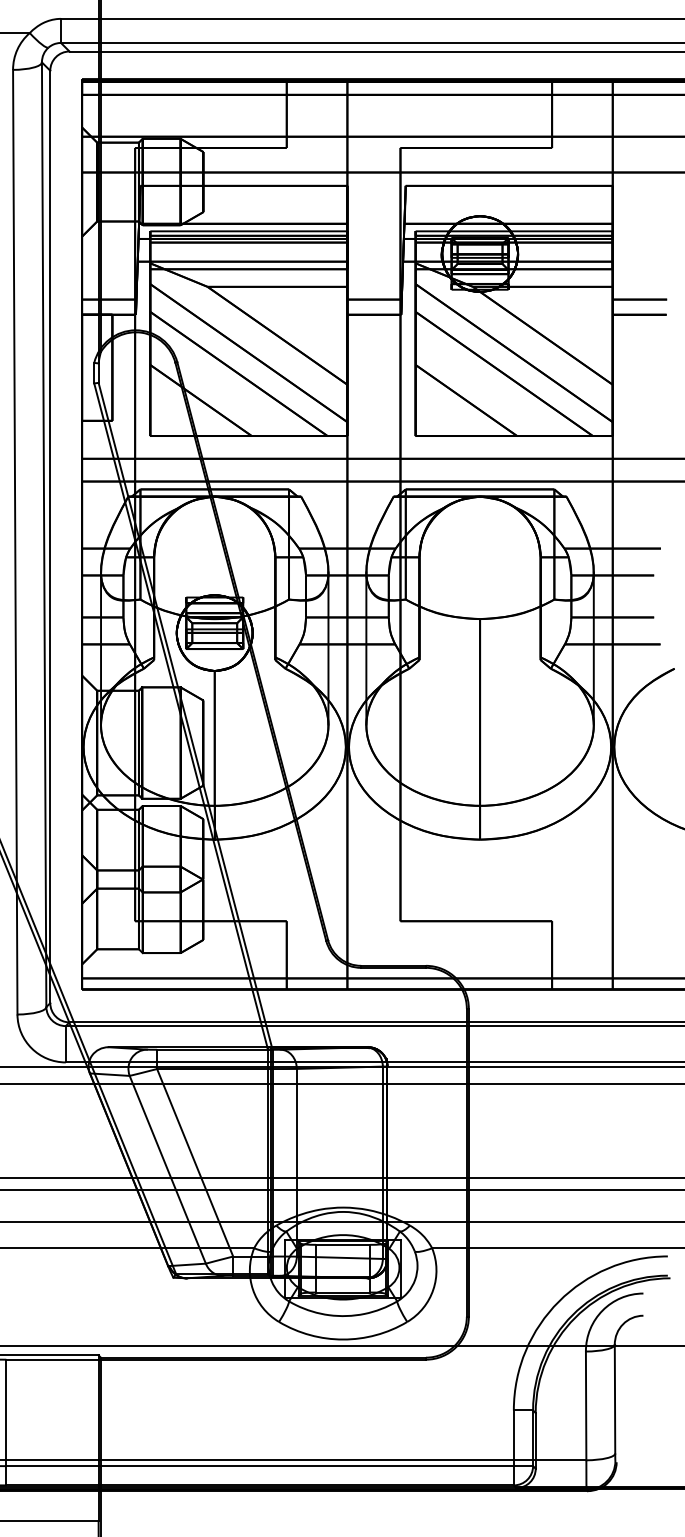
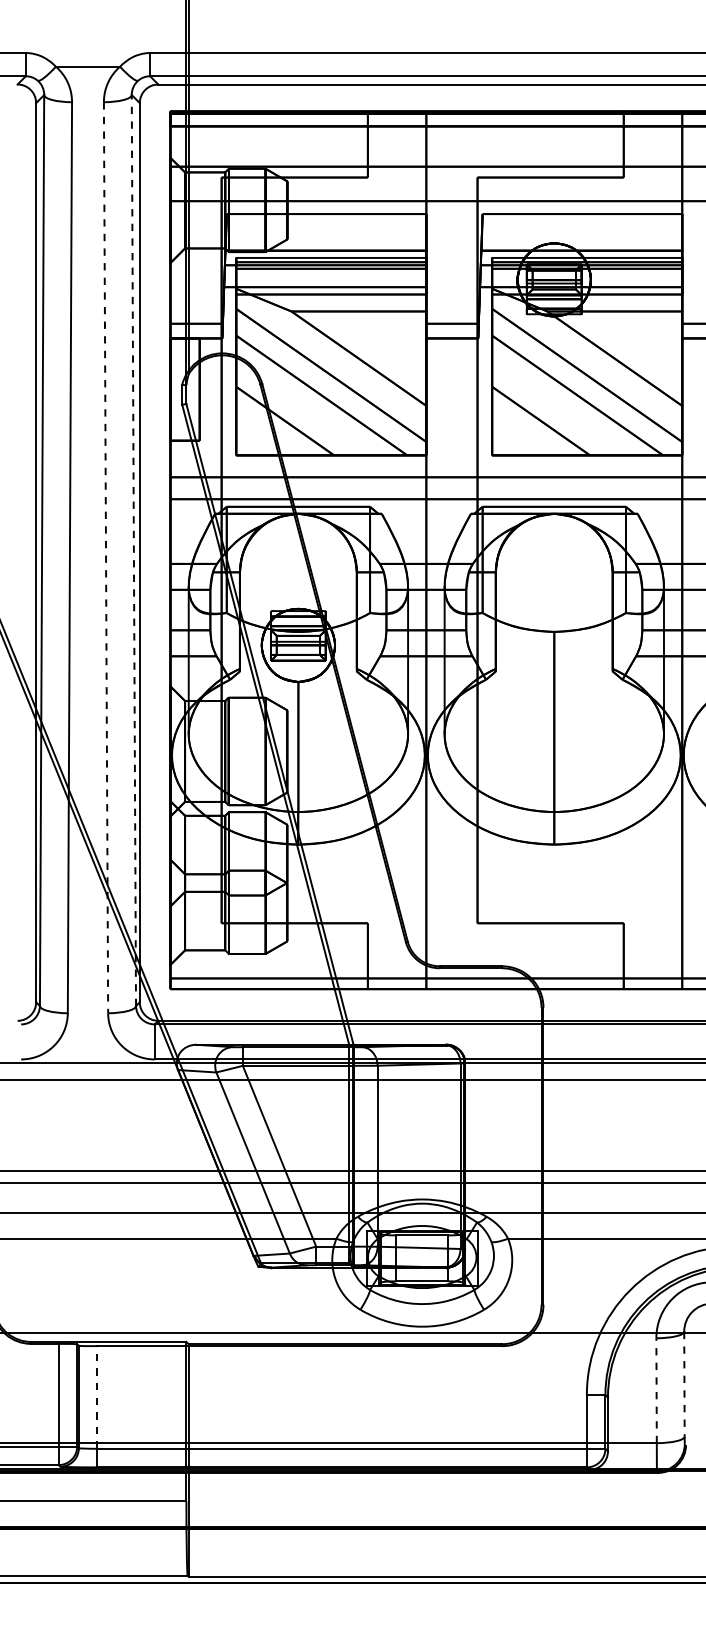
line: (43, 534) -> (133, 550), solid -> dashed
line: (15, 541) -> (106, 557), solid -> dashed
line: (615, 1399) -> (684, 1384), solid -> dashed
line: (586, 1405) -> (656, 1390), solid -> dashed
line: (6, 1411) -> (97, 1396), solid -> dashed

